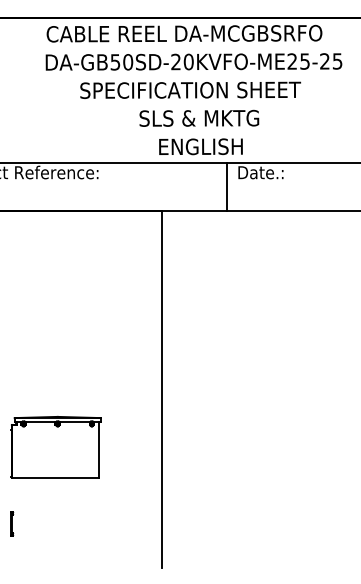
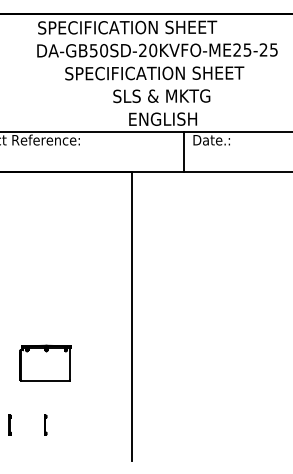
text: (184, 33) -> (149, 27), CABLE REEL DA-MCGBSRFO -> SPECIFICATION SHEET
part: (55, 447) -> (45, 363), size x0.7
line: (56, 523) -> (45, 424), added

